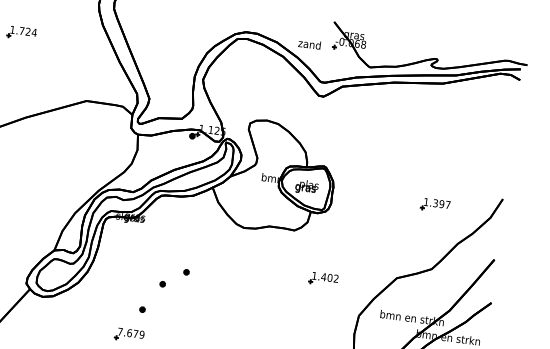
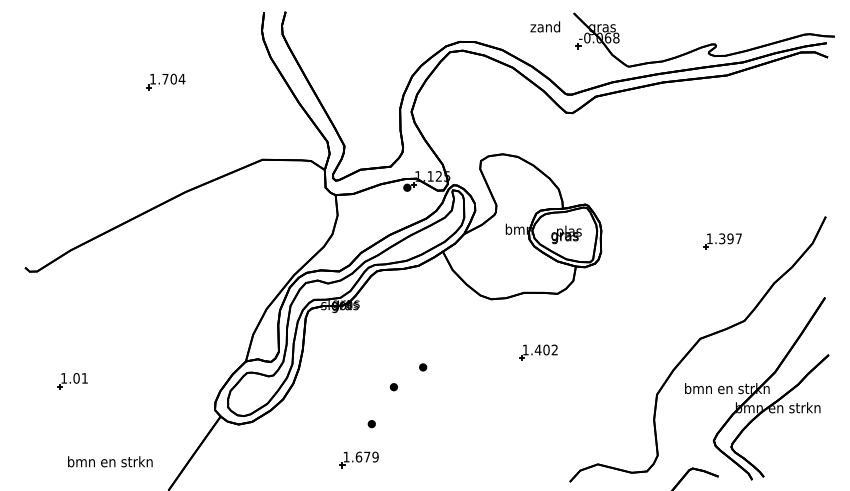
text: (28, 31) -> (173, 78), 1.724 -> 1.704
text: (309, 44) -> (545, 26), moved
part: (435, 205) -> (722, 241), moved
part: (323, 279) -> (538, 352), moved
text: (120, 331) -> (346, 456), 7.679 -> 1.679

